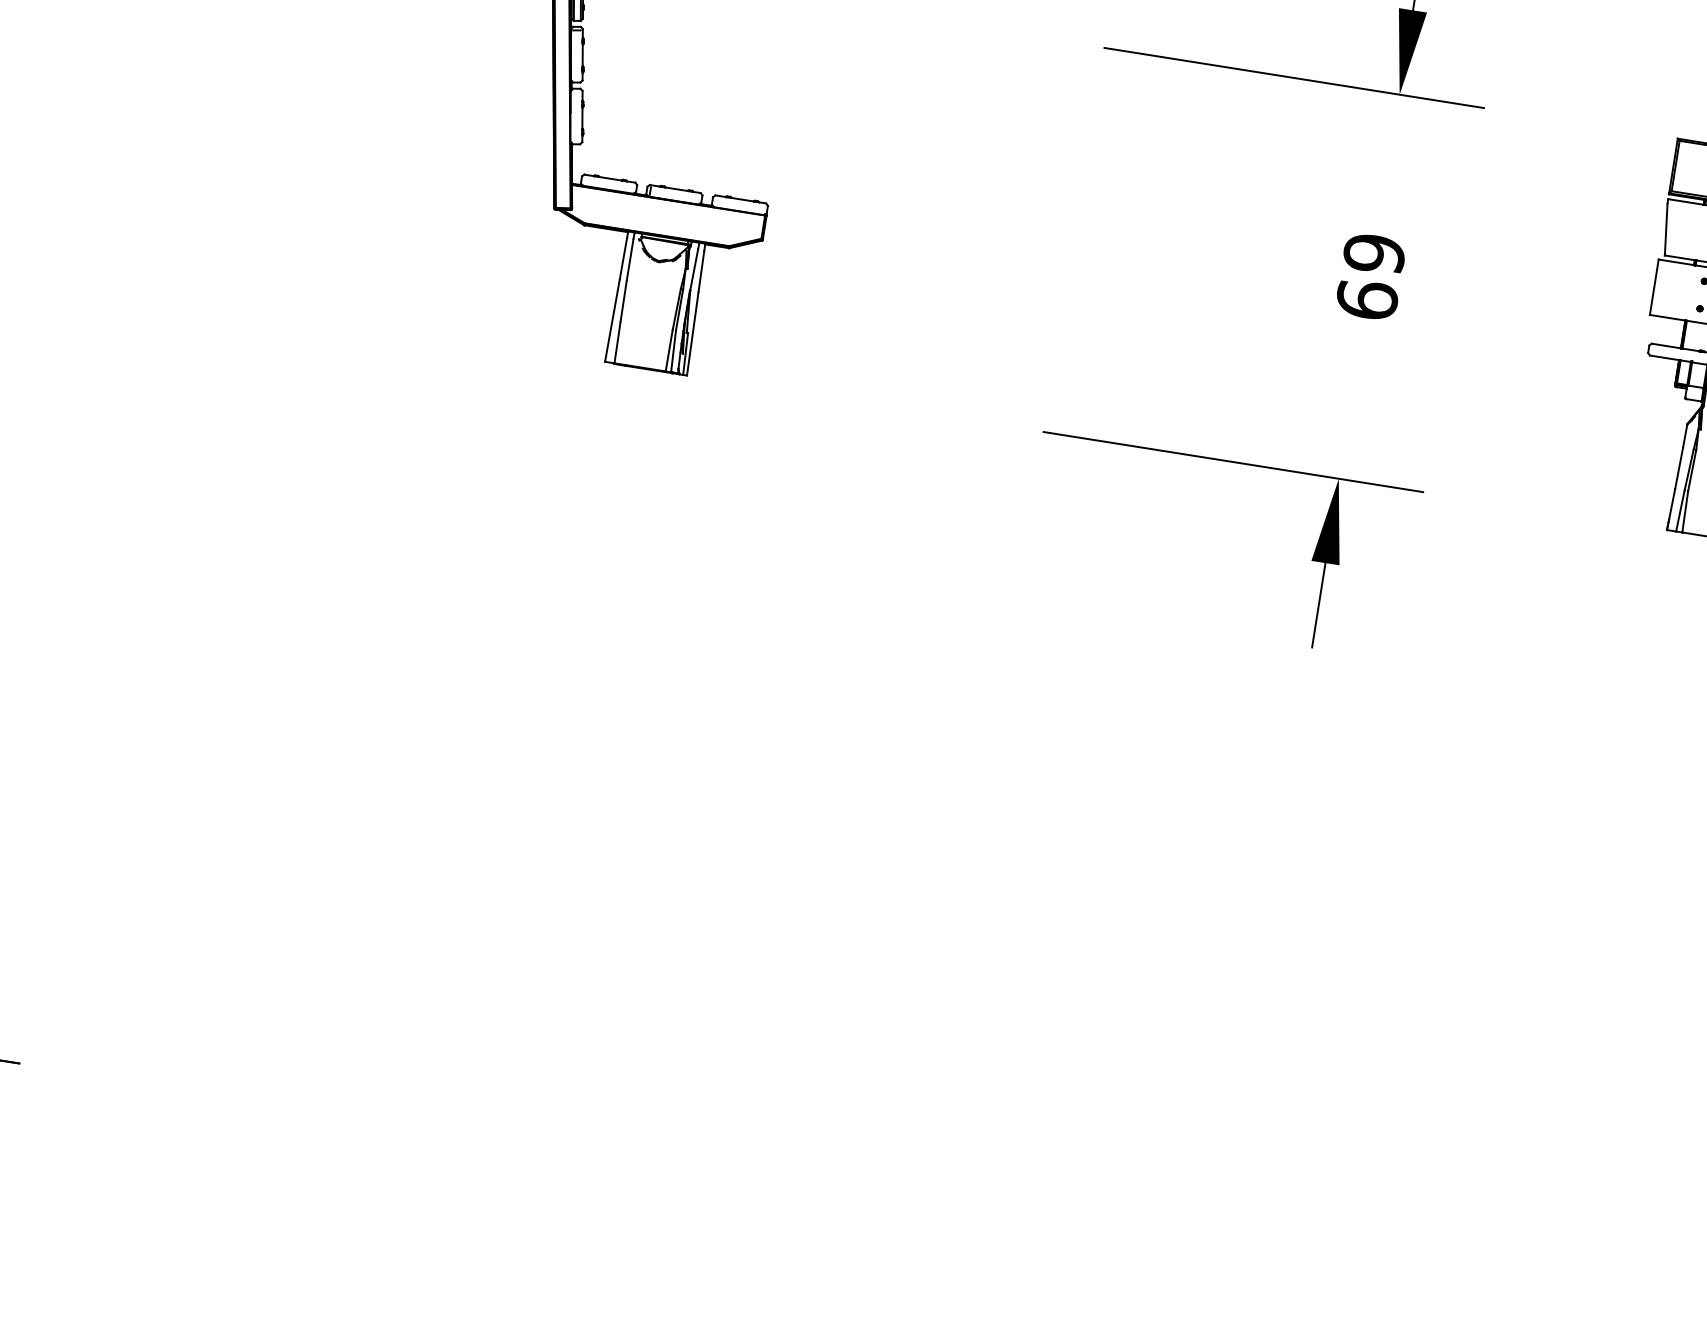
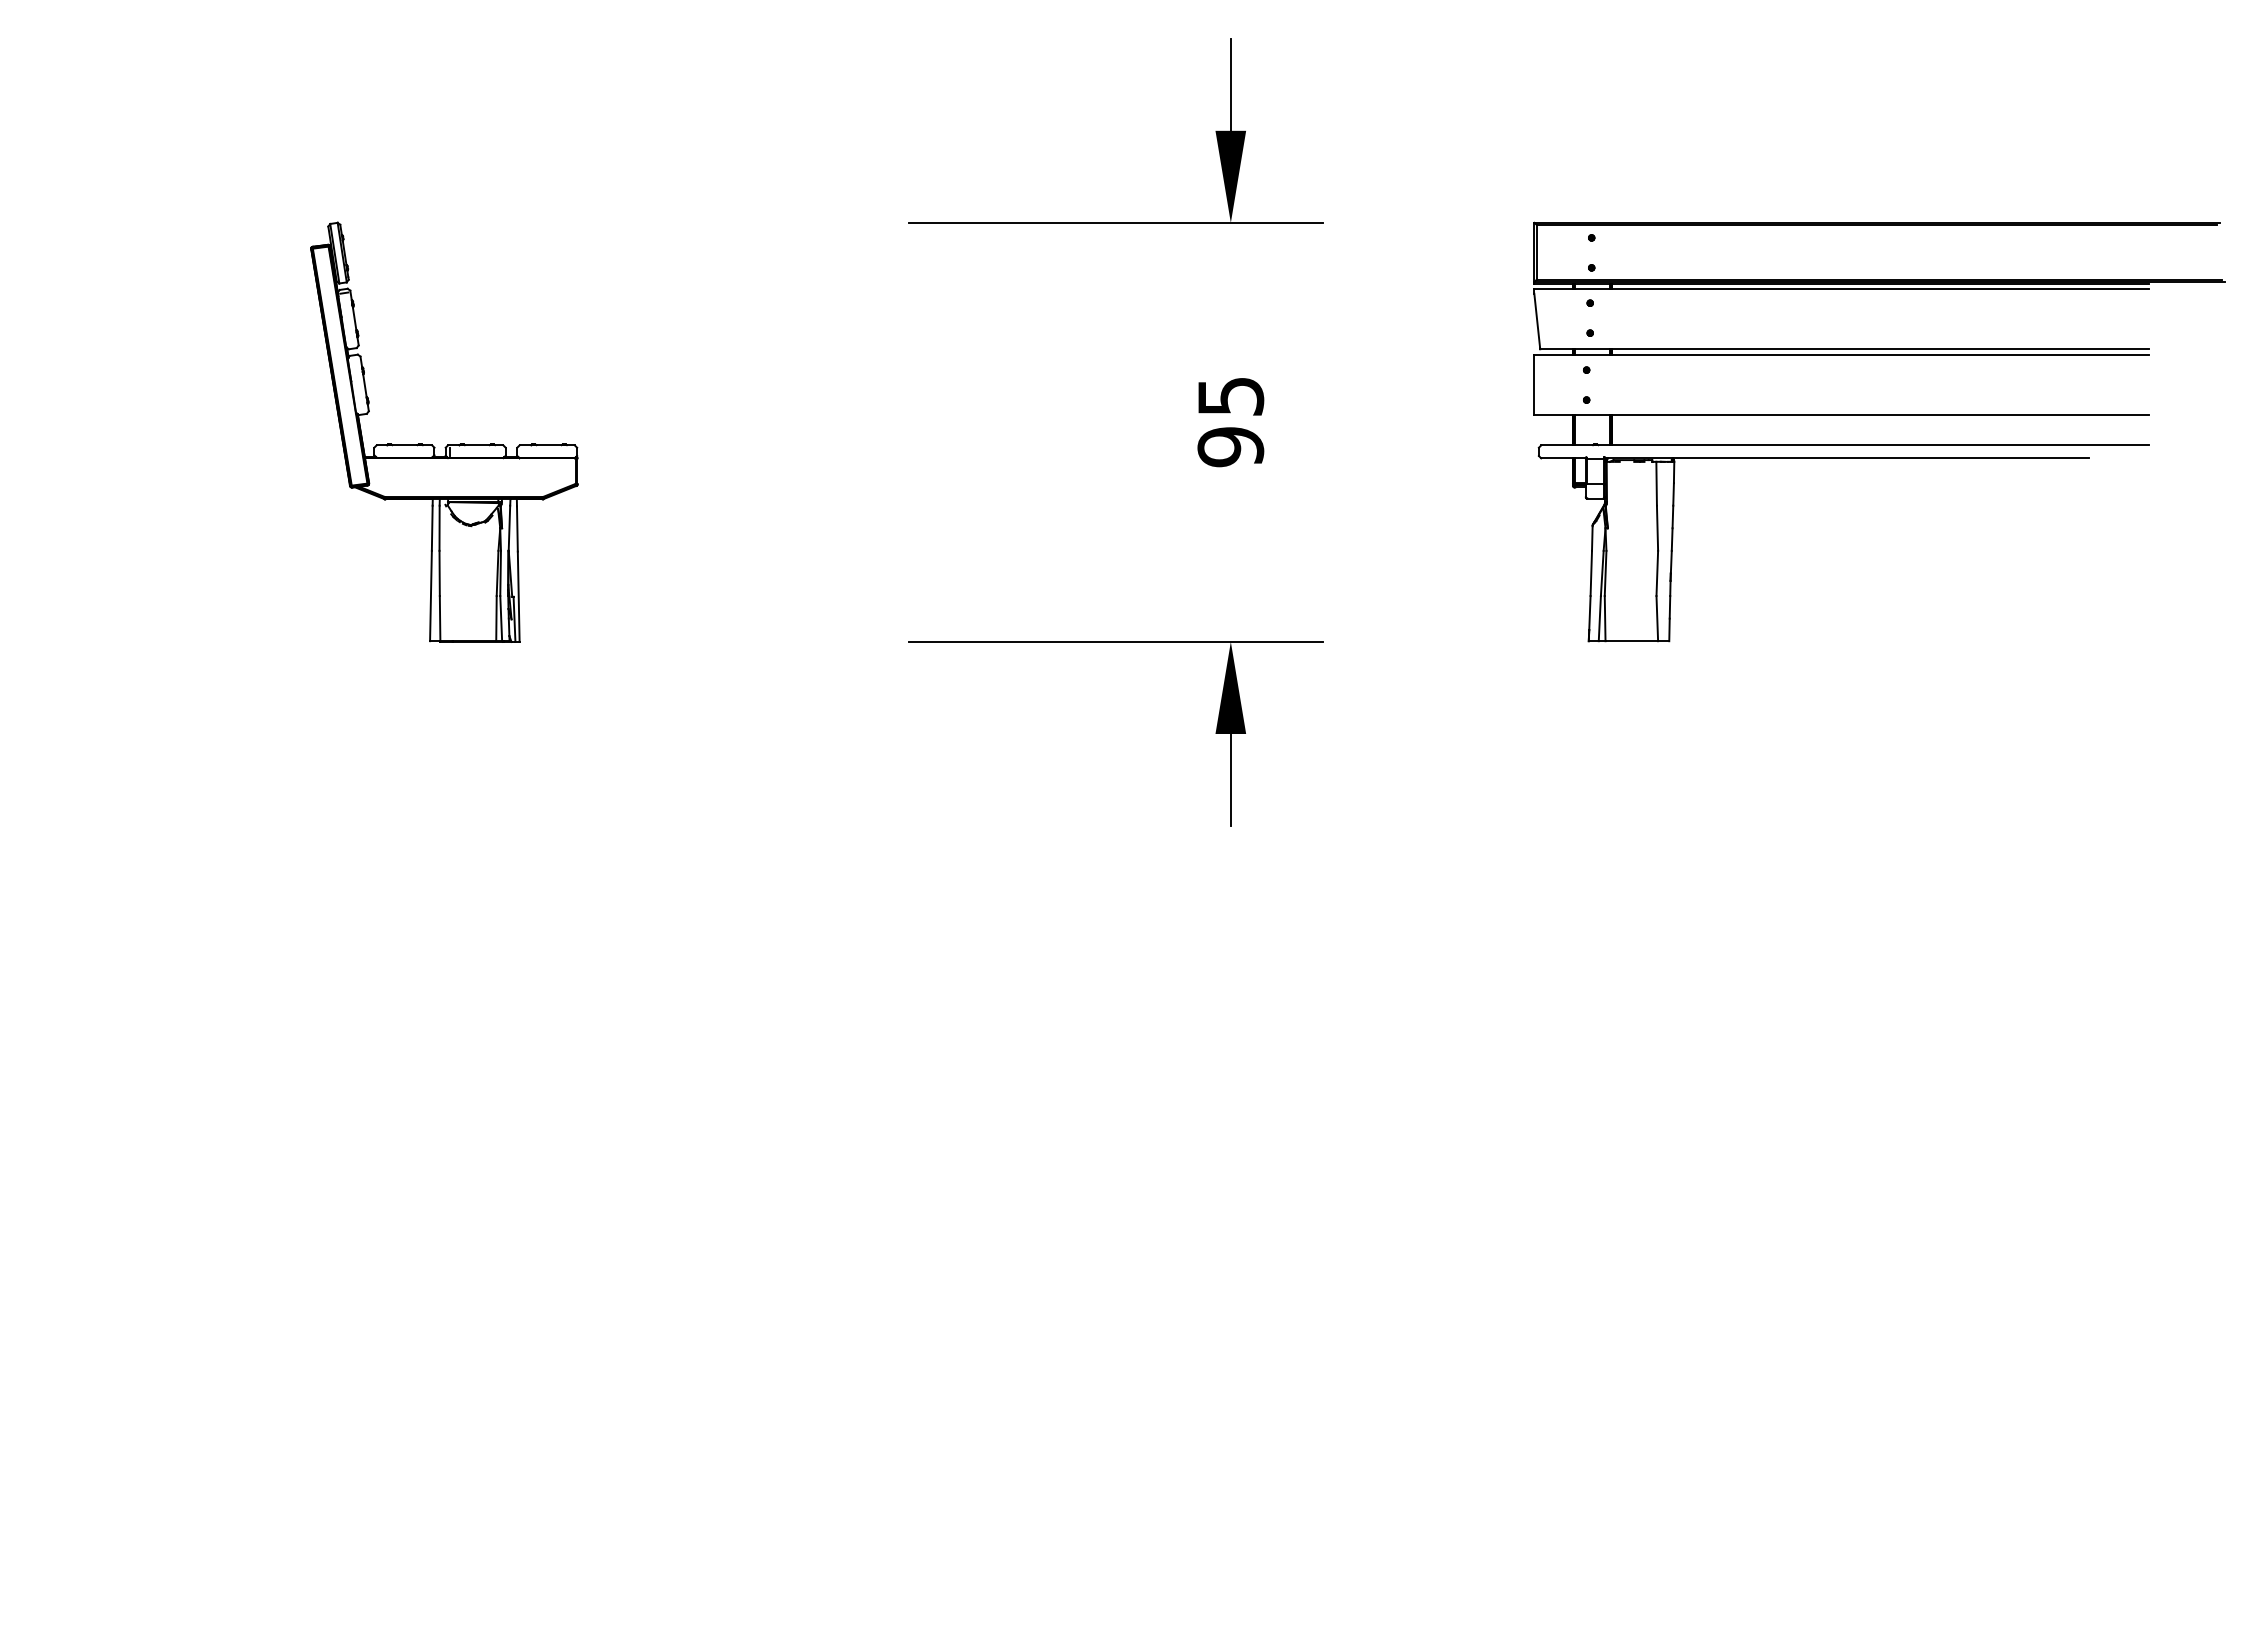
text: (1370, 276) -> (1230, 421), 69 -> 95

